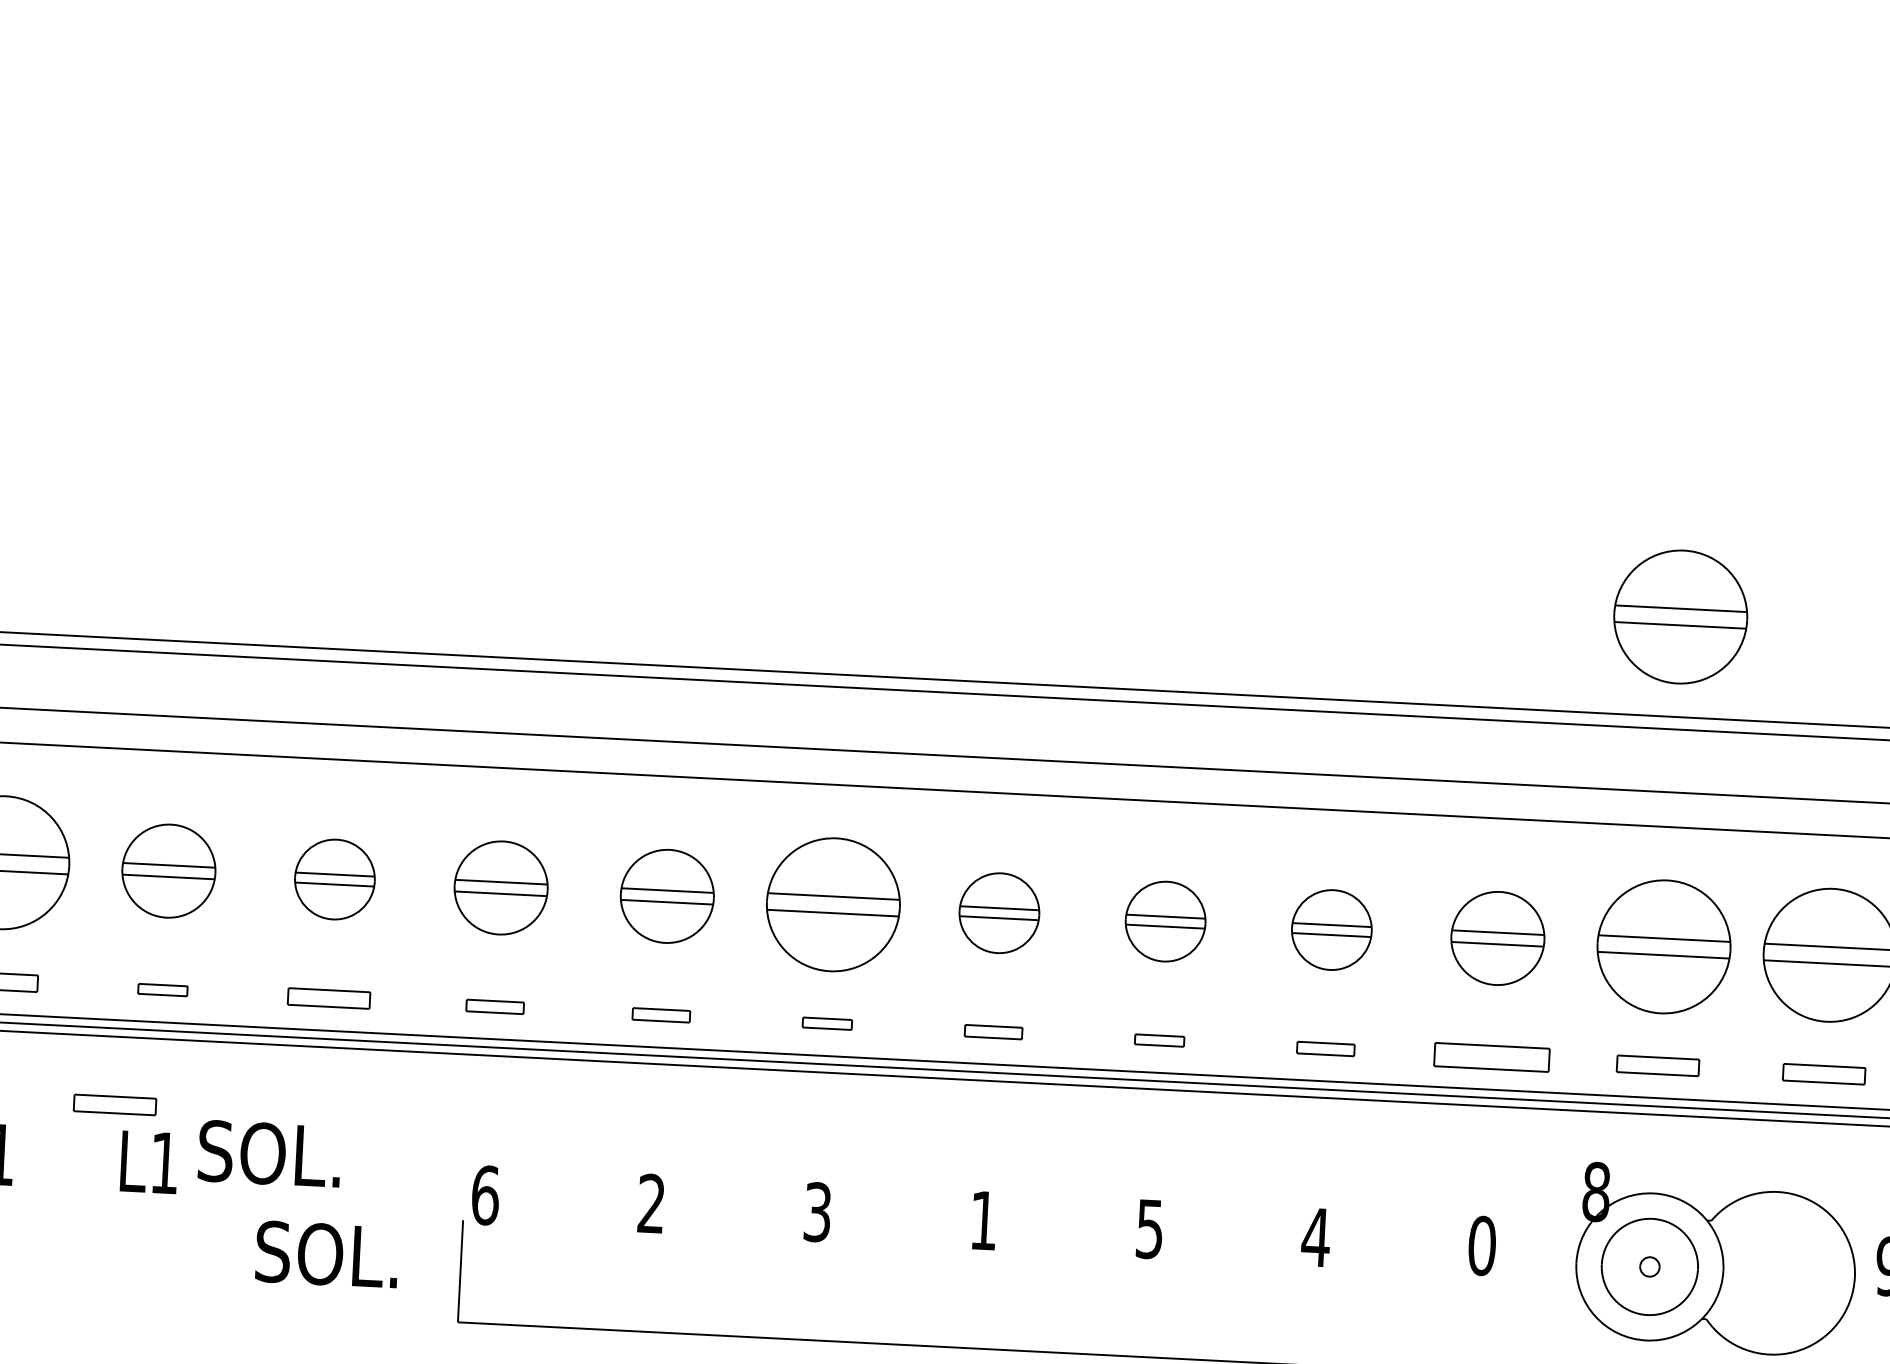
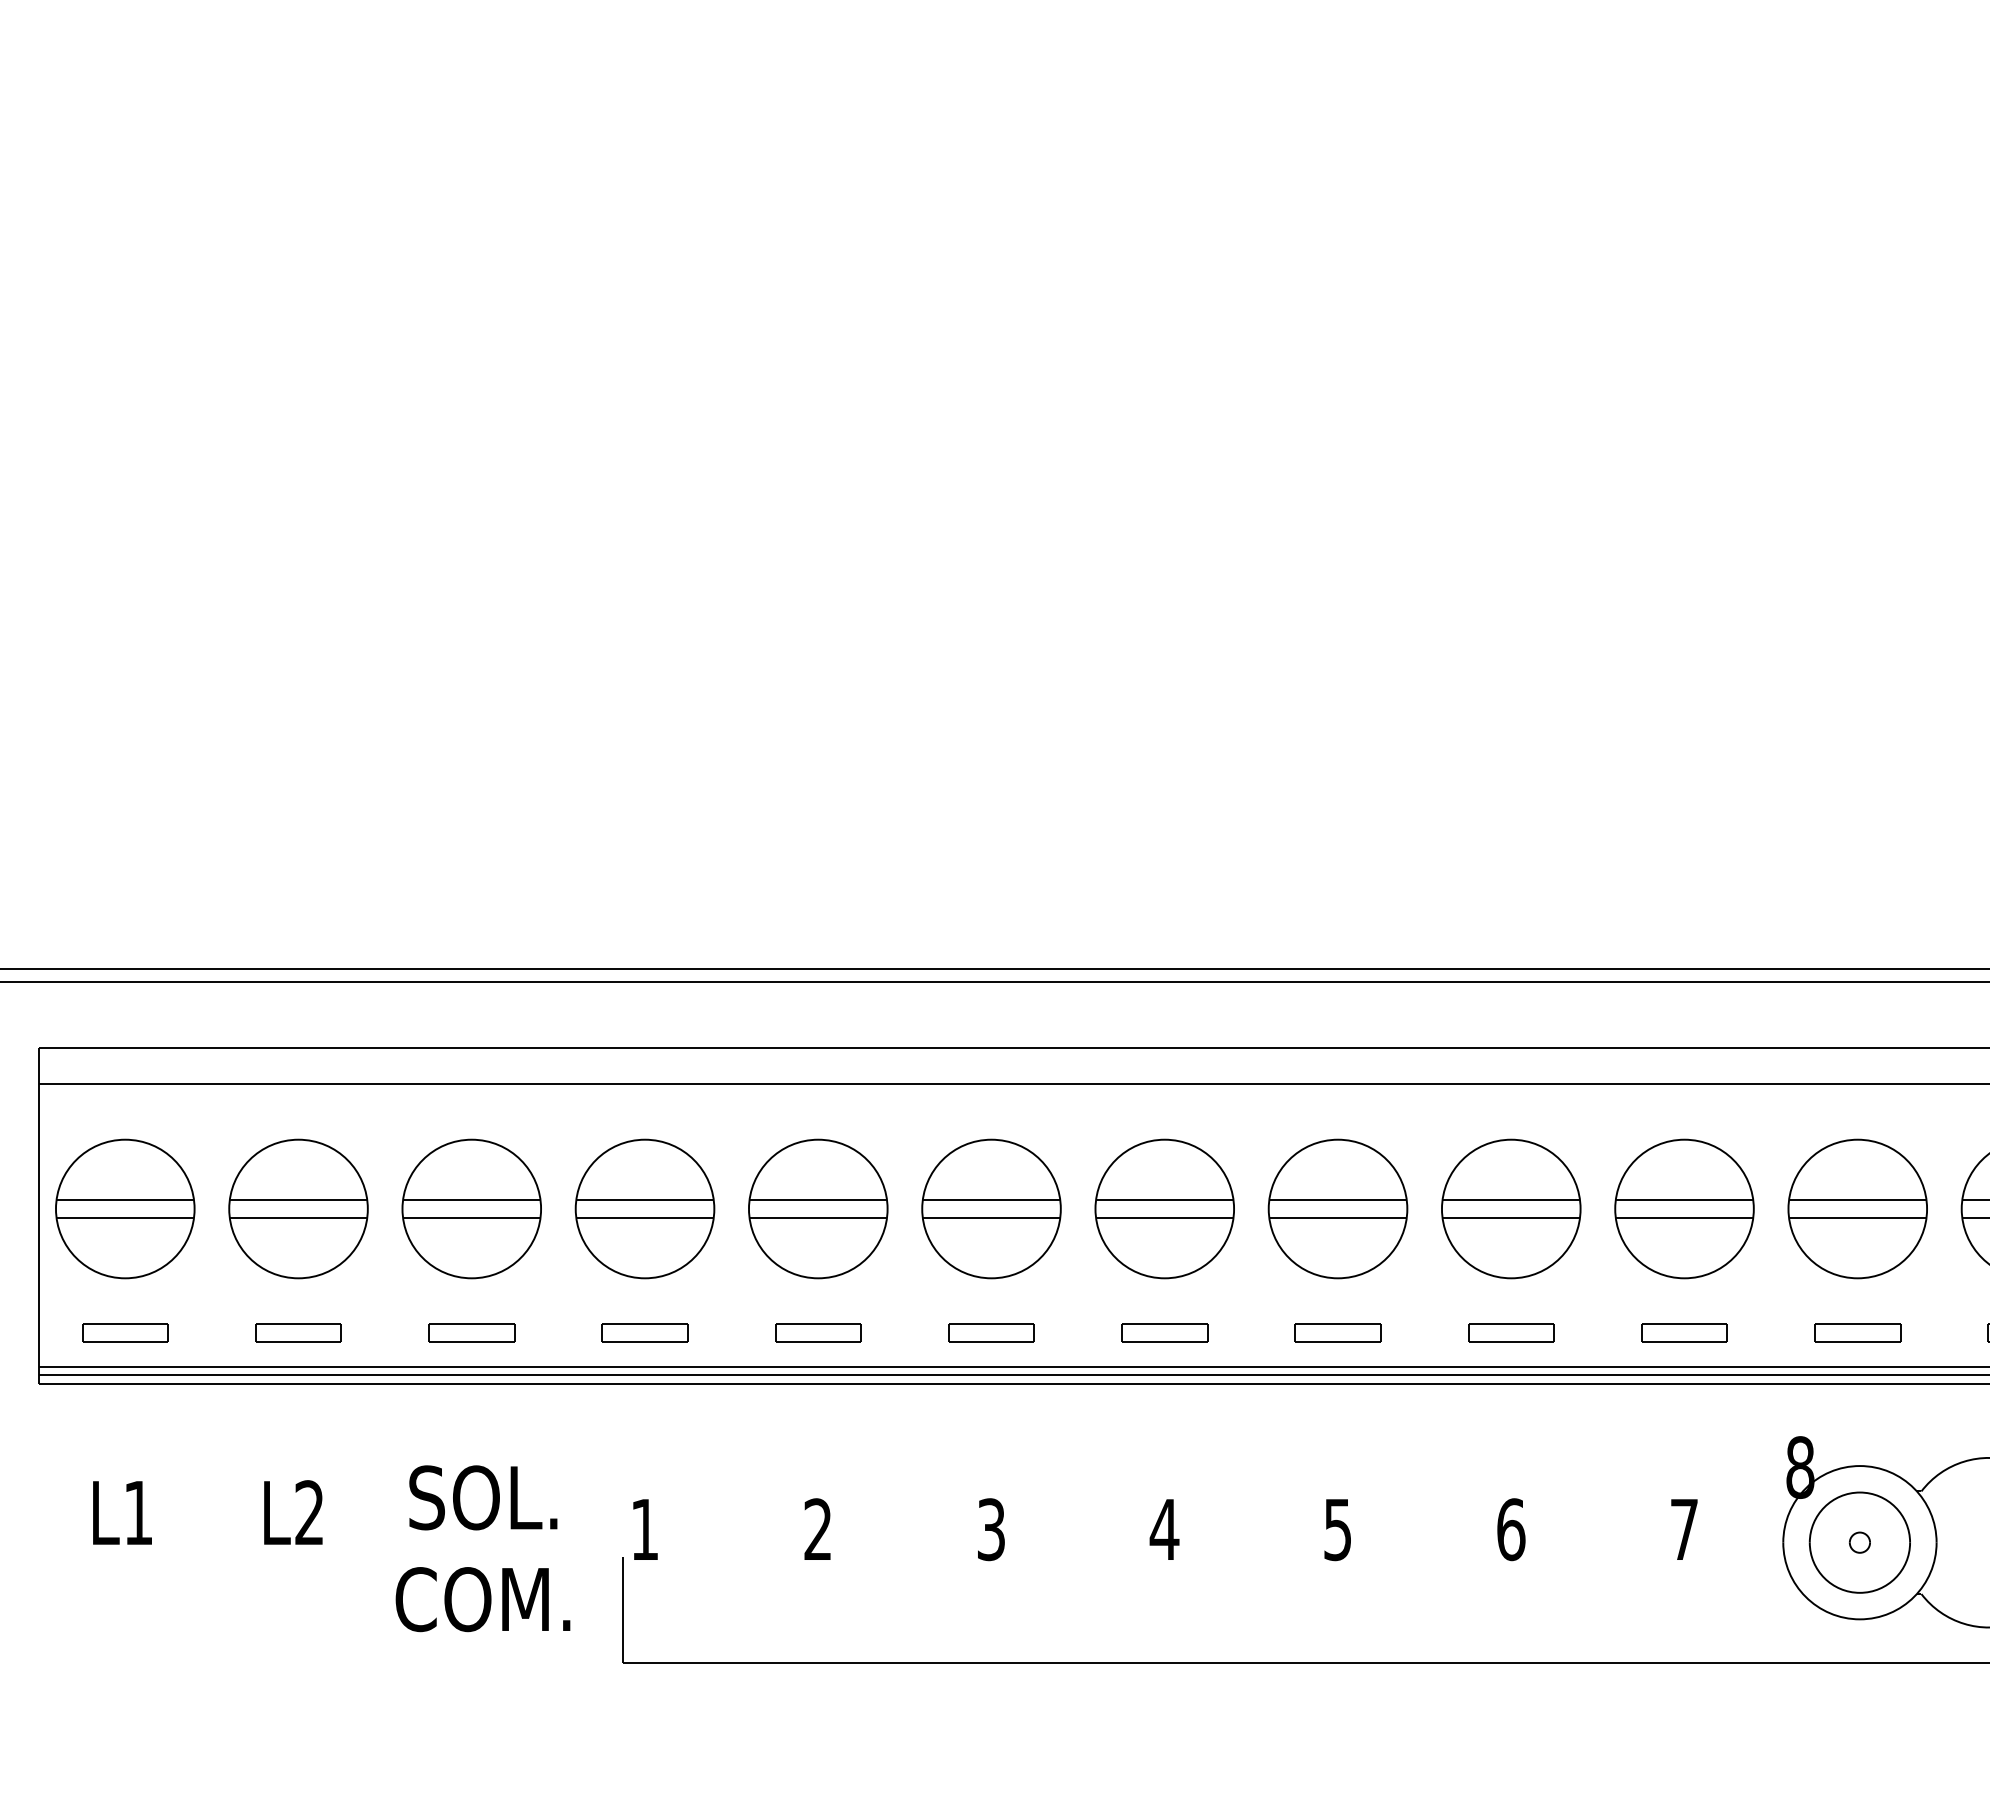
part: (1680, 616) -> (1857, 864), removed
part: (168, 870) -> (298, 1208), size x1.43
part: (334, 879) -> (471, 1208), size x1.67
part: (500, 887) -> (644, 1208), size x1.43
part: (667, 895) -> (818, 1208), size x1.43
part: (999, 912) -> (1164, 1208), size x1.67
part: (1165, 921) -> (1337, 1208), size x1.67
part: (1332, 929) -> (1511, 1208), size x1.67
part: (1497, 937) -> (1684, 1208), size x1.43
part: (162, 989) -> (298, 1332), size x1.67
part: (494, 1006) -> (644, 1332), size x1.43
part: (661, 1014) -> (818, 1332), size x1.43
part: (827, 1023) -> (991, 1332), size x1.67
part: (993, 1031) -> (1164, 1332), size x1.43
part: (1159, 1040) -> (1337, 1332), size x1.67
part: (1326, 1048) -> (1511, 1332), size x1.43
part: (1491, 1056) -> (1684, 1332), size x0.71
part: (114, 1104) -> (254, 1454), removed
text: (269, 1153) -> (483, 1497), moved
text: (163, 1162) -> (308, 1512), L1 -> L2
text: (486, 1195) -> (645, 1529), 6 -> 1
text: (983, 1220) -> (1164, 1529), 1 -> 4
text: (1315, 1237) -> (1510, 1529), 4 -> 6
text: (1482, 1245) -> (1684, 1529), 0 -> 7
text: (326, 1254) -> (482, 1599), SOL. -> COM.

